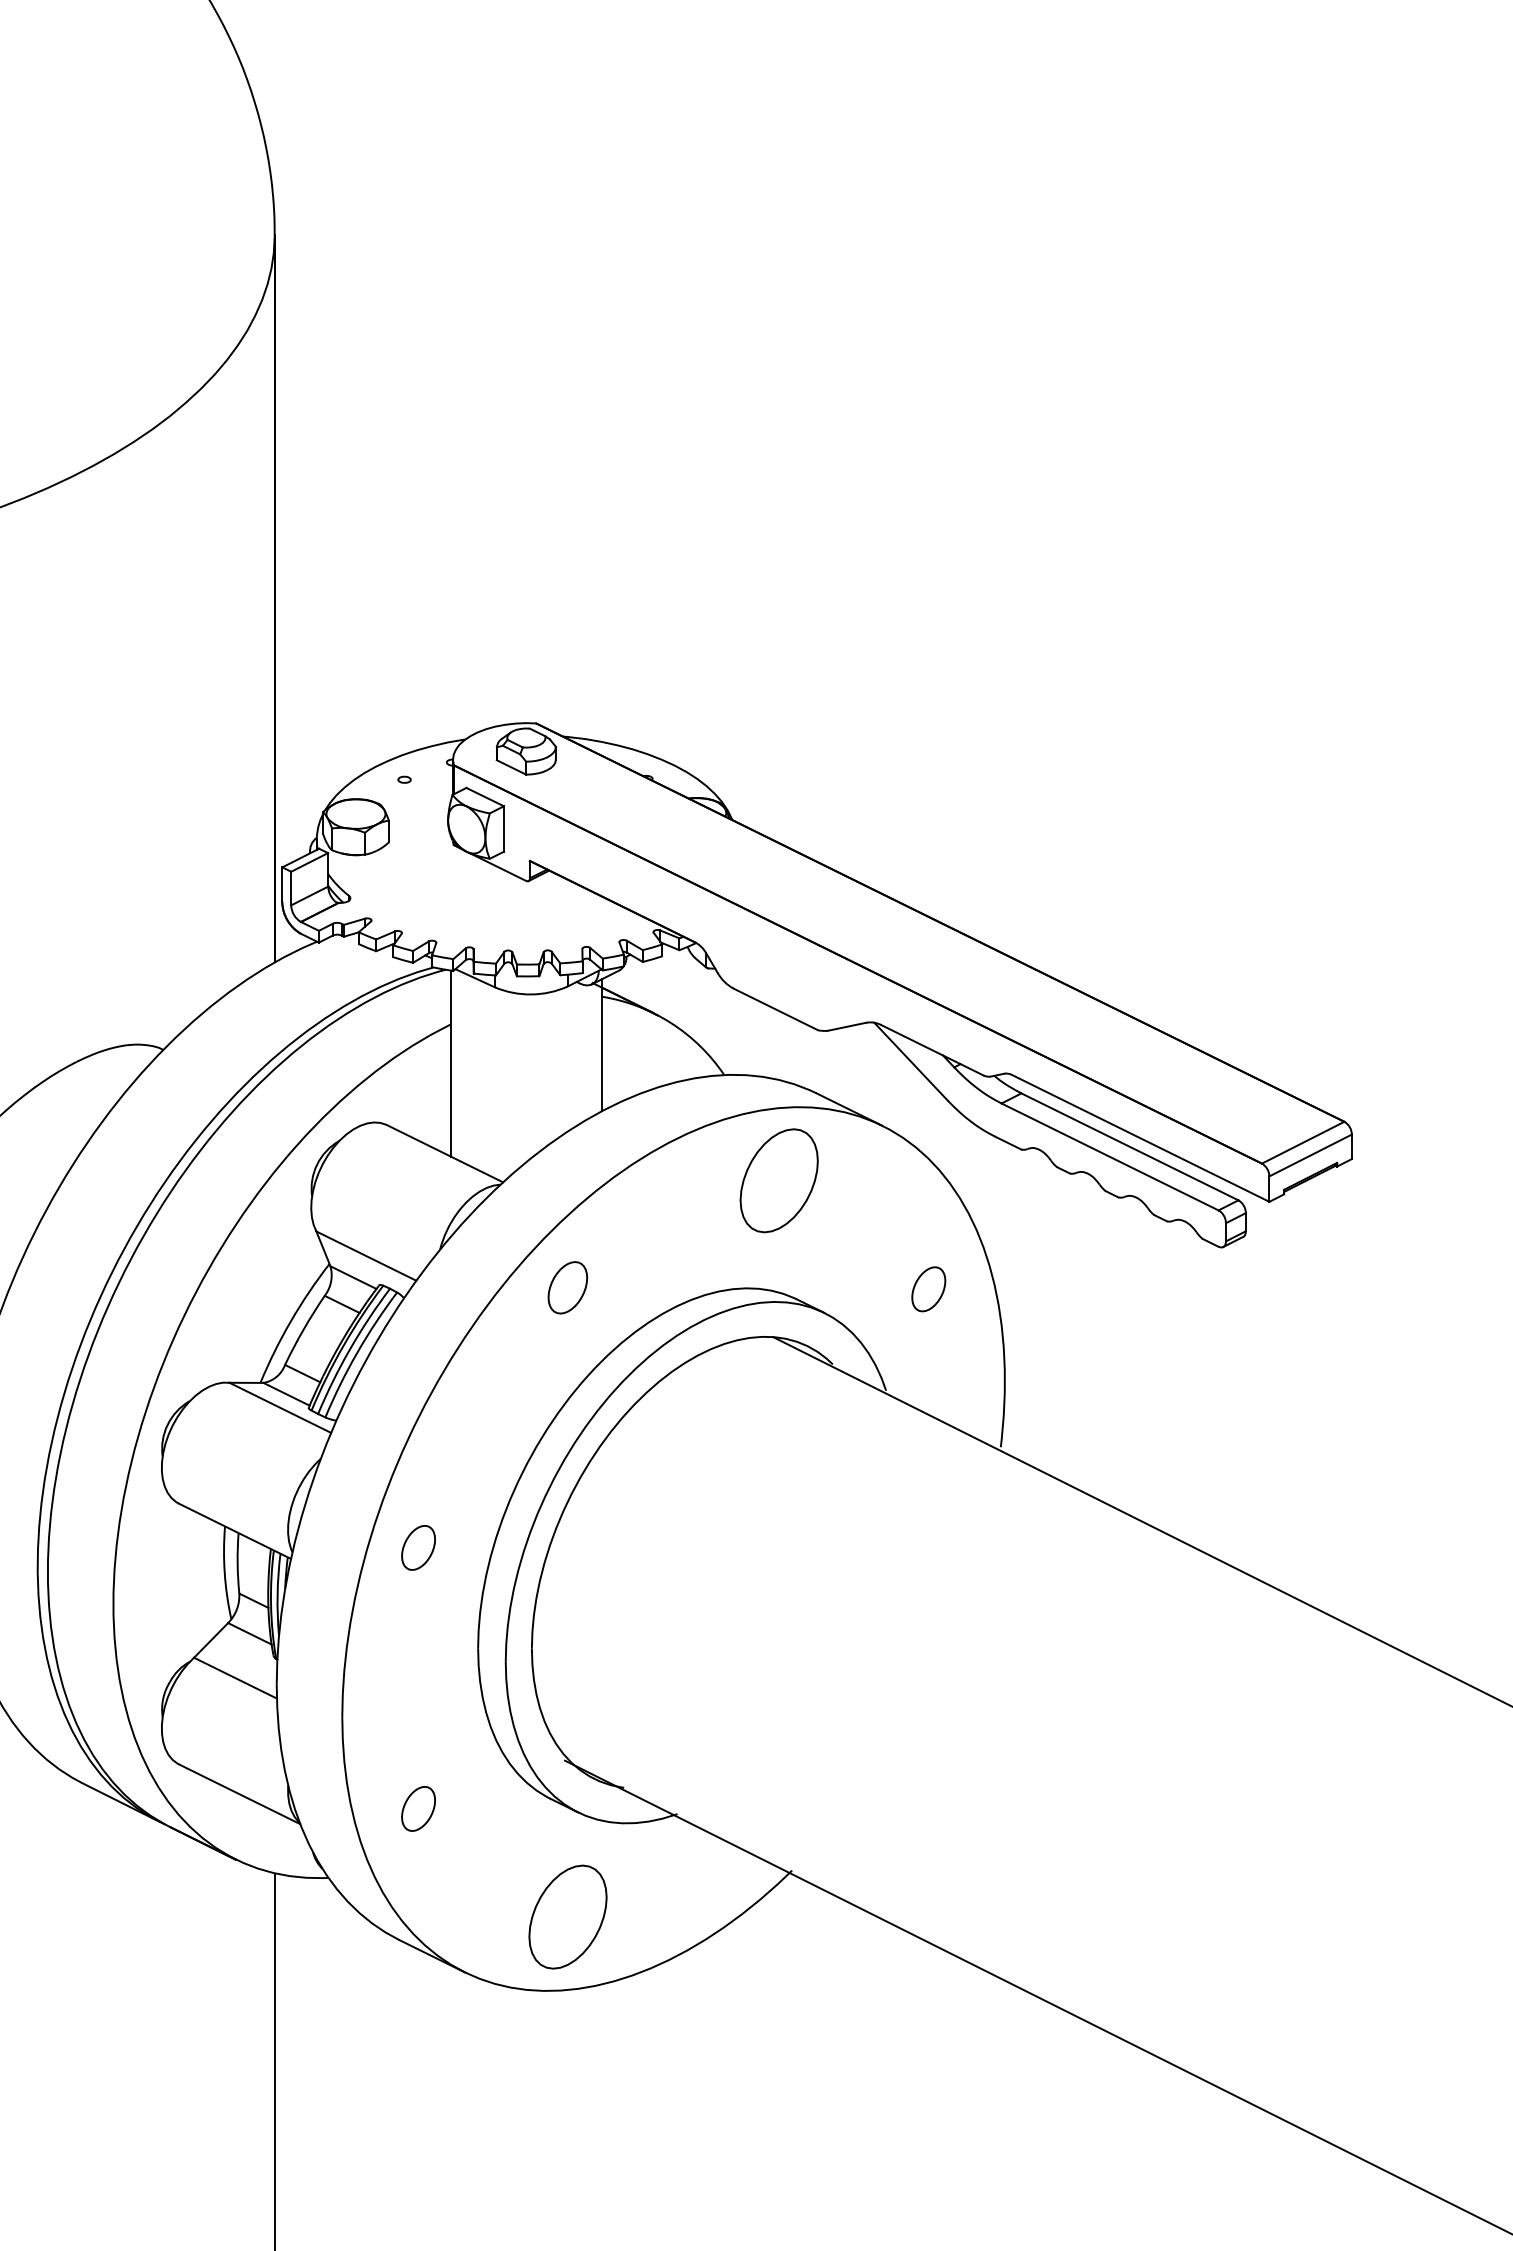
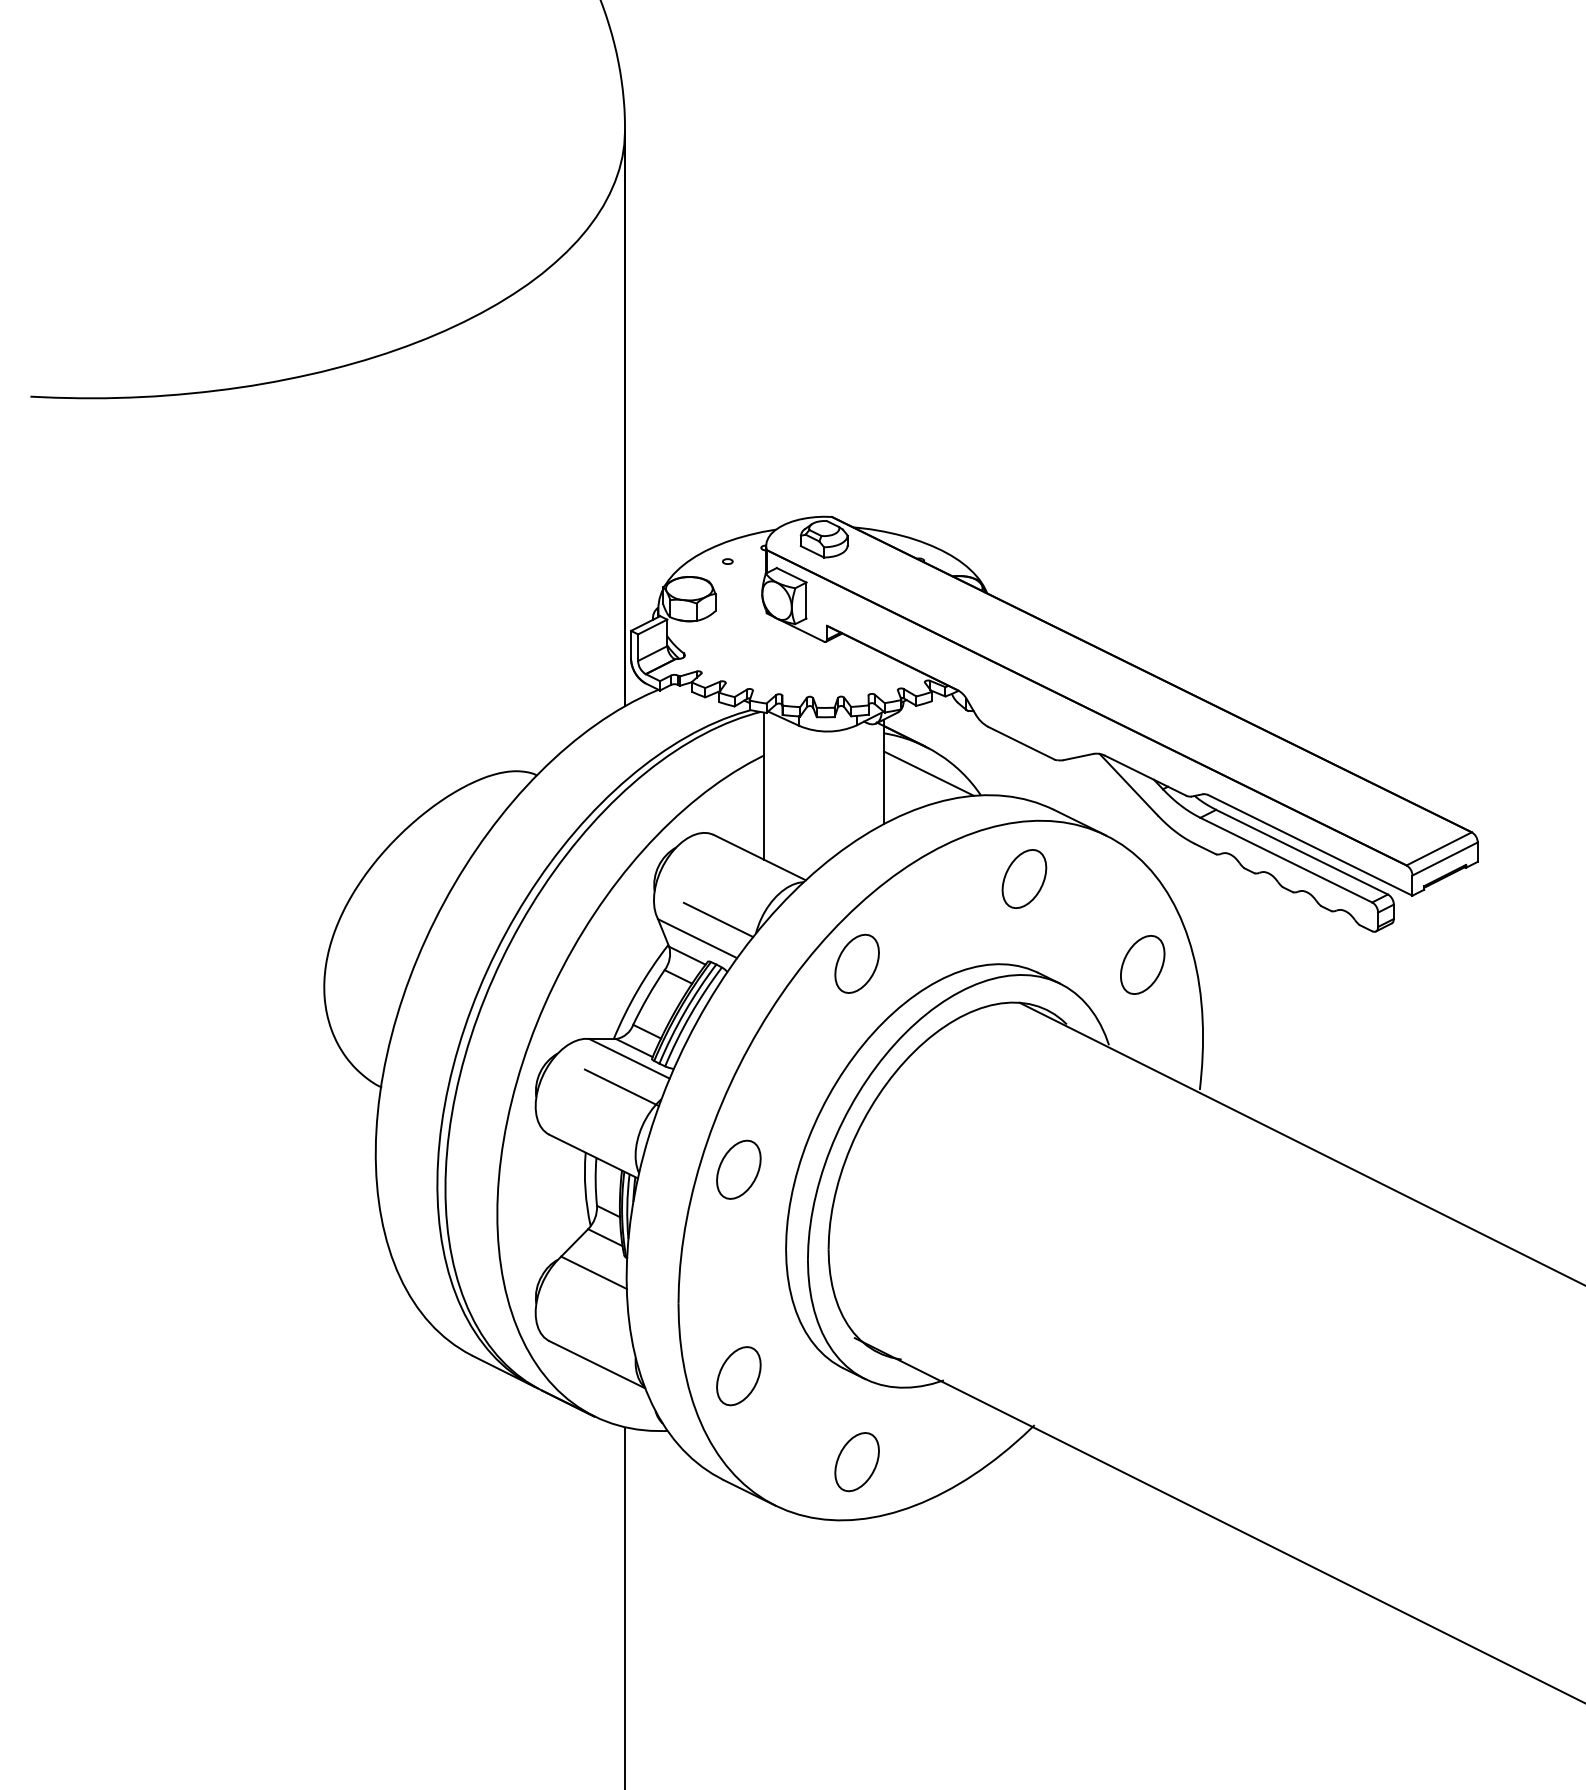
line: (658, 1047) -> (928, 773), added
part: (779, 1180) -> (1024, 878), size x0.71
line: (392, 1231) -> (718, 919), added
part: (567, 1287) -> (856, 963), size x1.43
part: (928, 1288) -> (1142, 964), size x1.67
line: (270, 1444) -> (621, 1087), added
part: (418, 1547) -> (738, 1169), size x1.67
part: (418, 1809) -> (738, 1376), size x1.67
part: (567, 1917) -> (856, 1462), size x0.71

